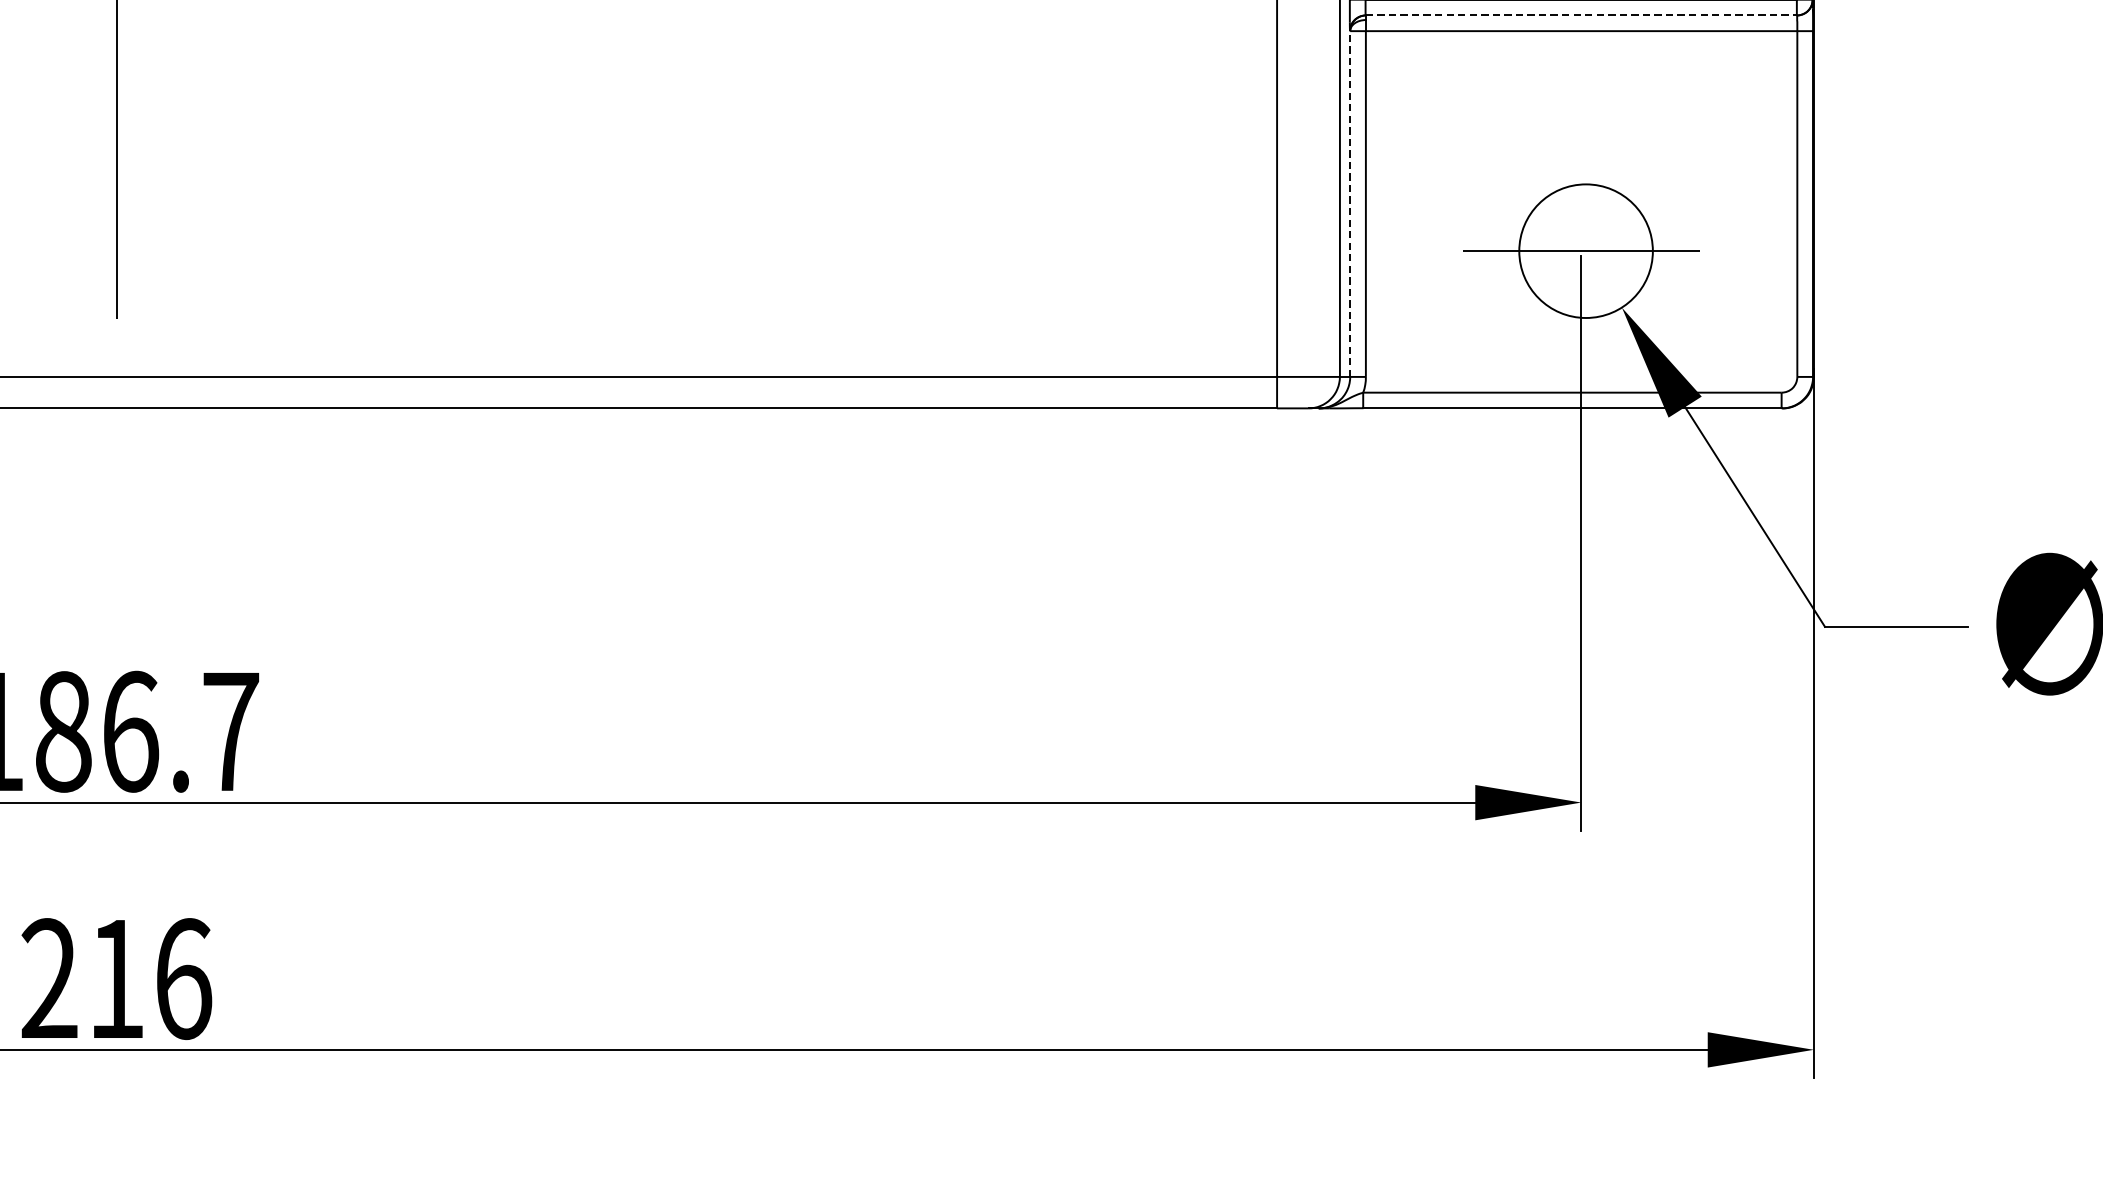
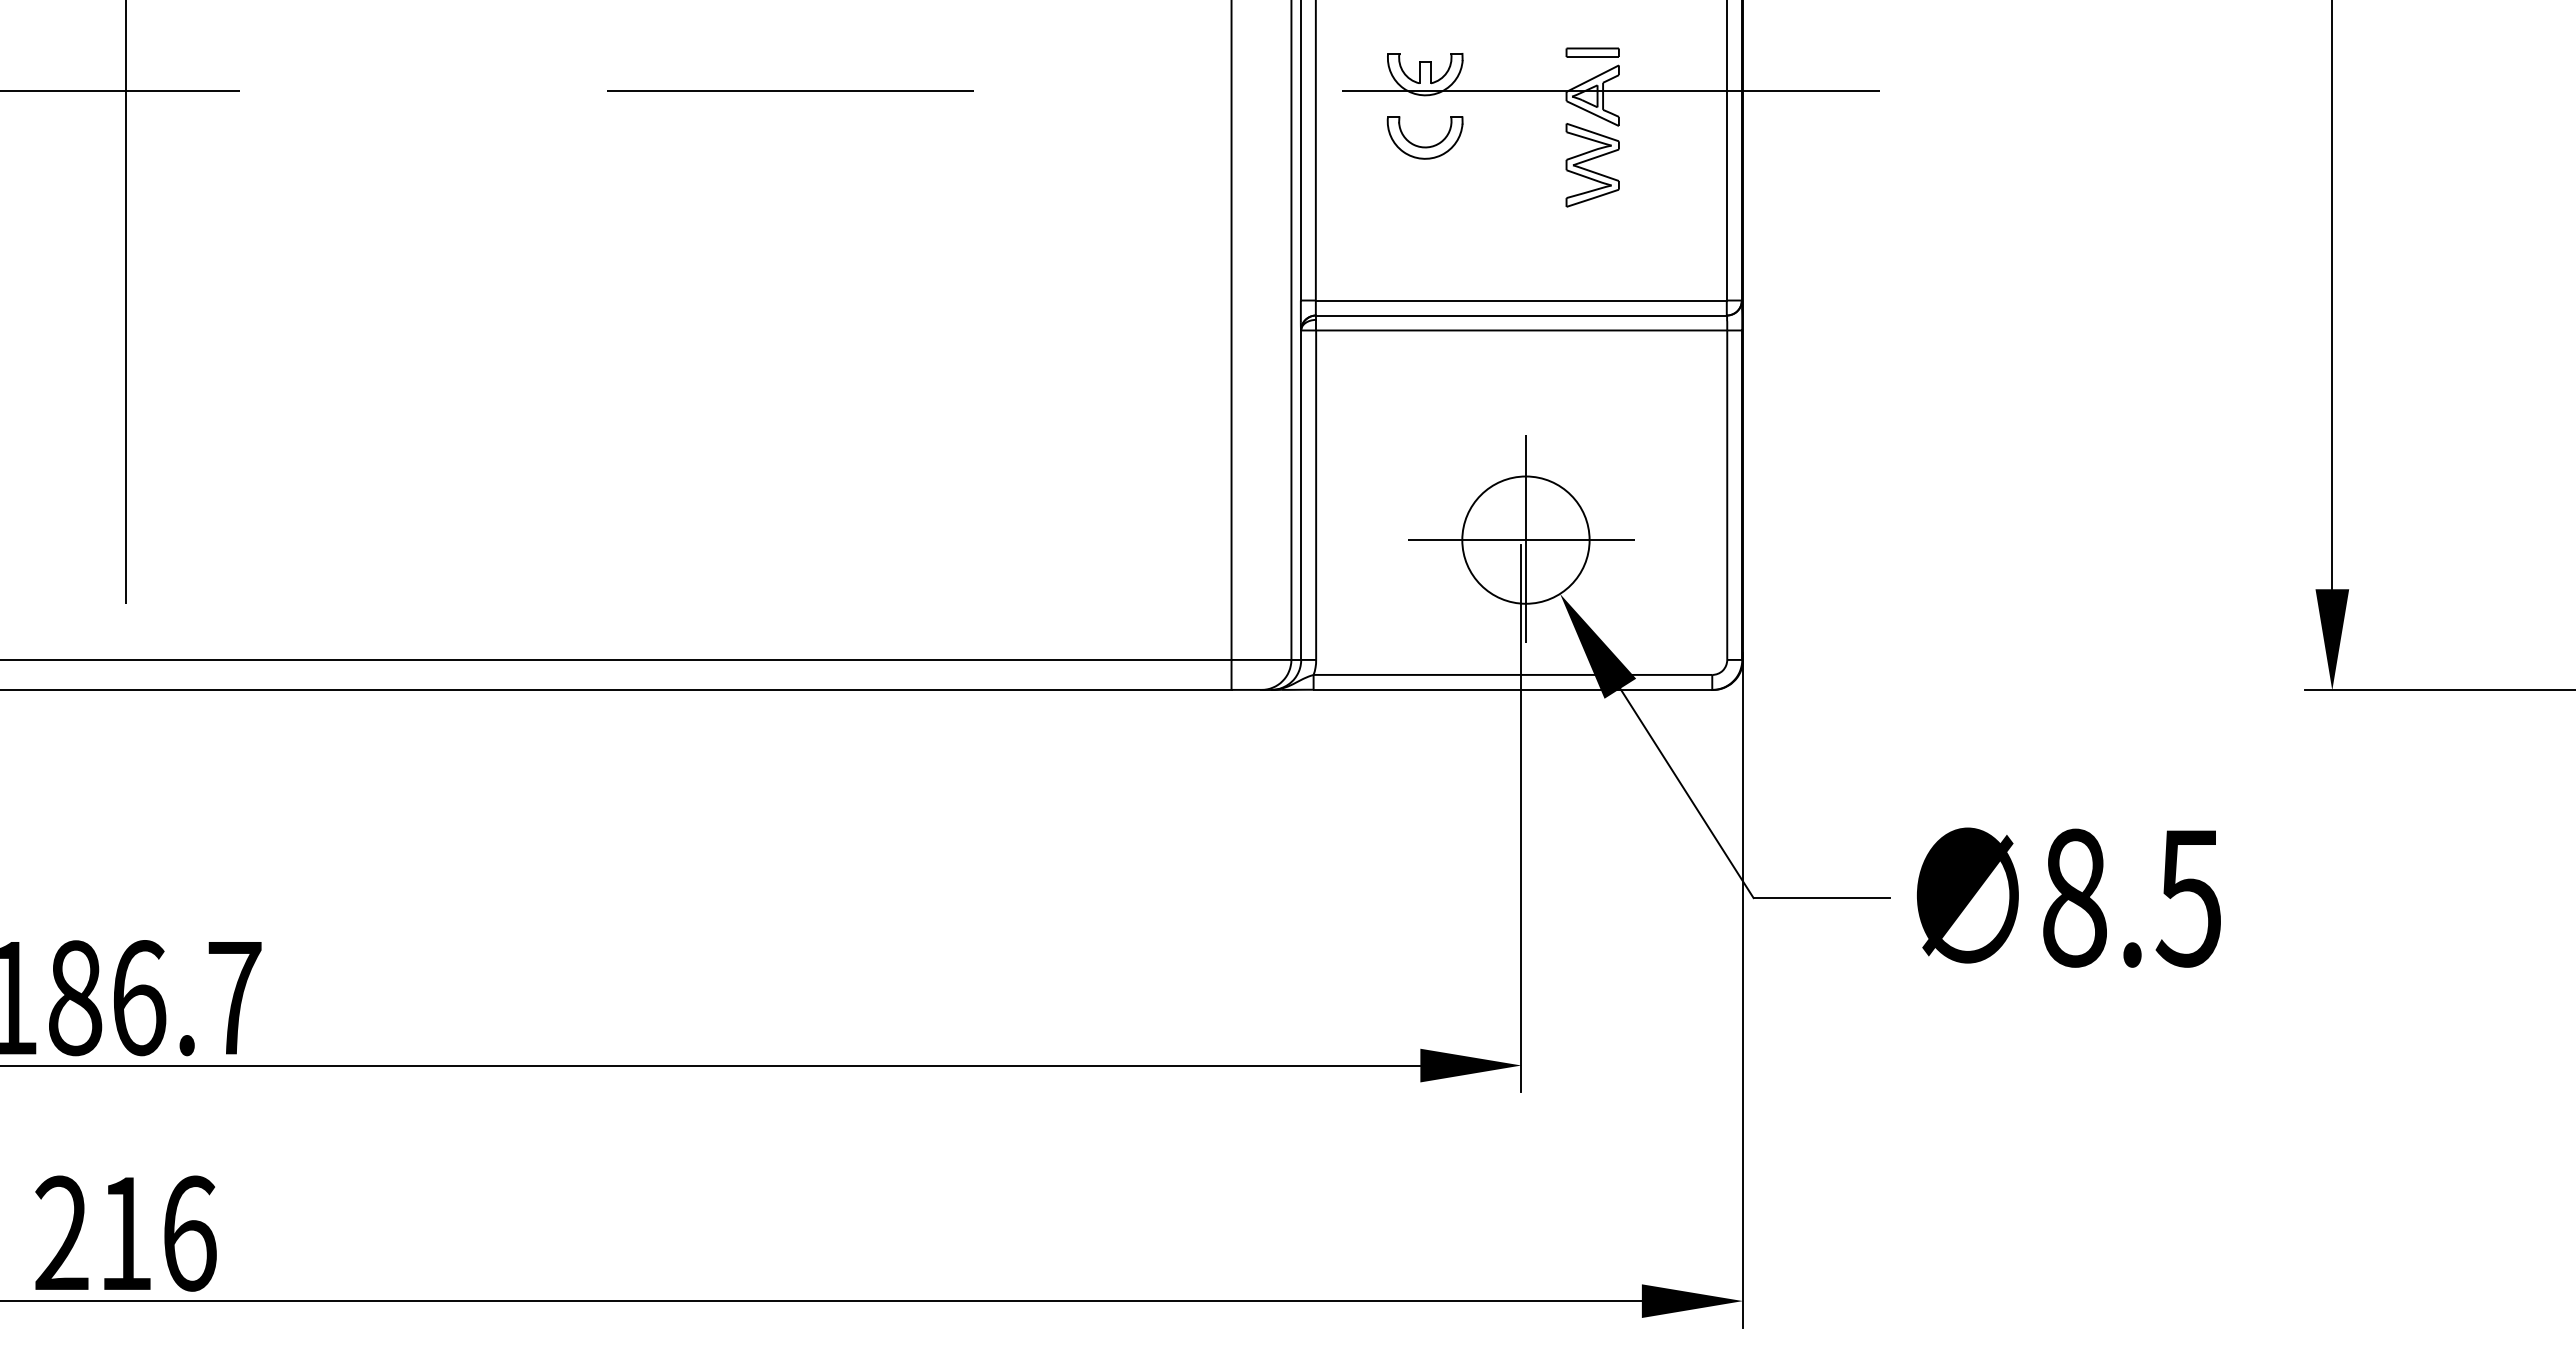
line: (1581, 15) -> (1521, 315), dashed -> solid
line: (1350, 204) -> (1301, 495), dashed -> solid
line: (1585, 249) -> (1525, 538), added

